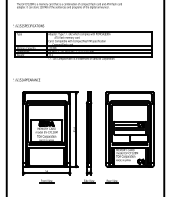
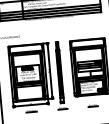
part: (111, 181) -> (92, 105), moved

